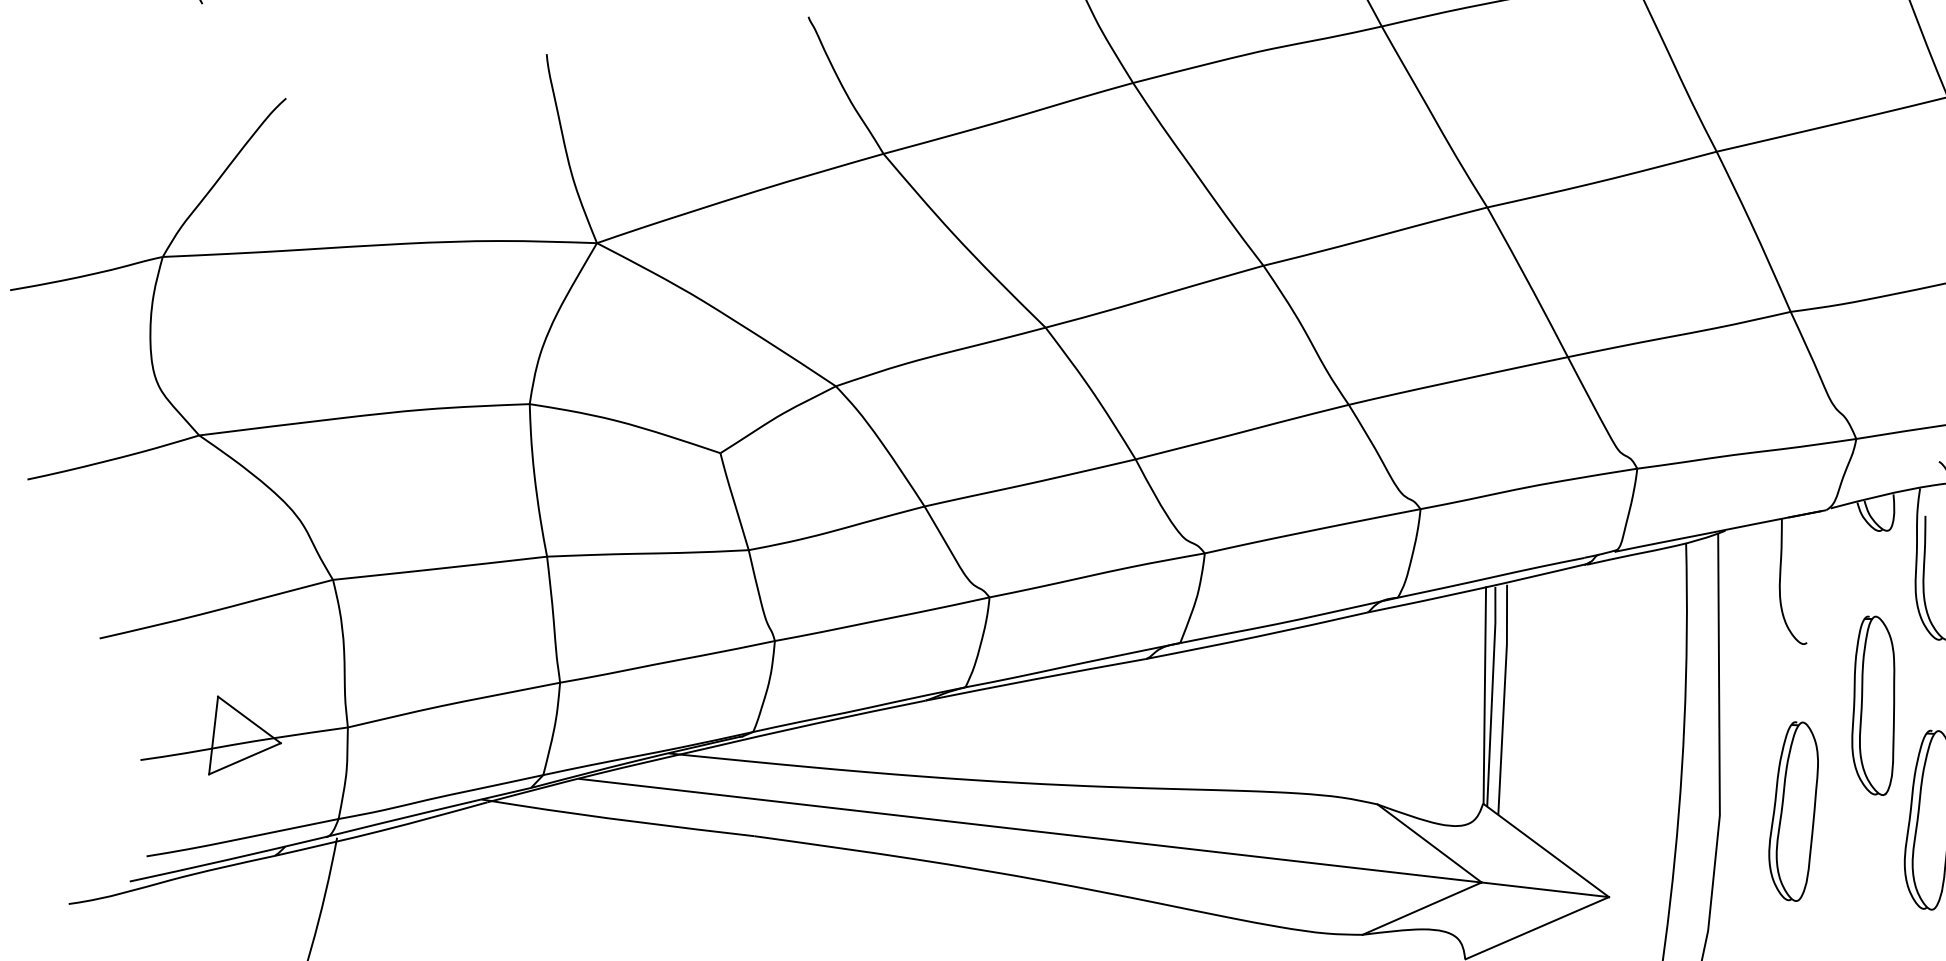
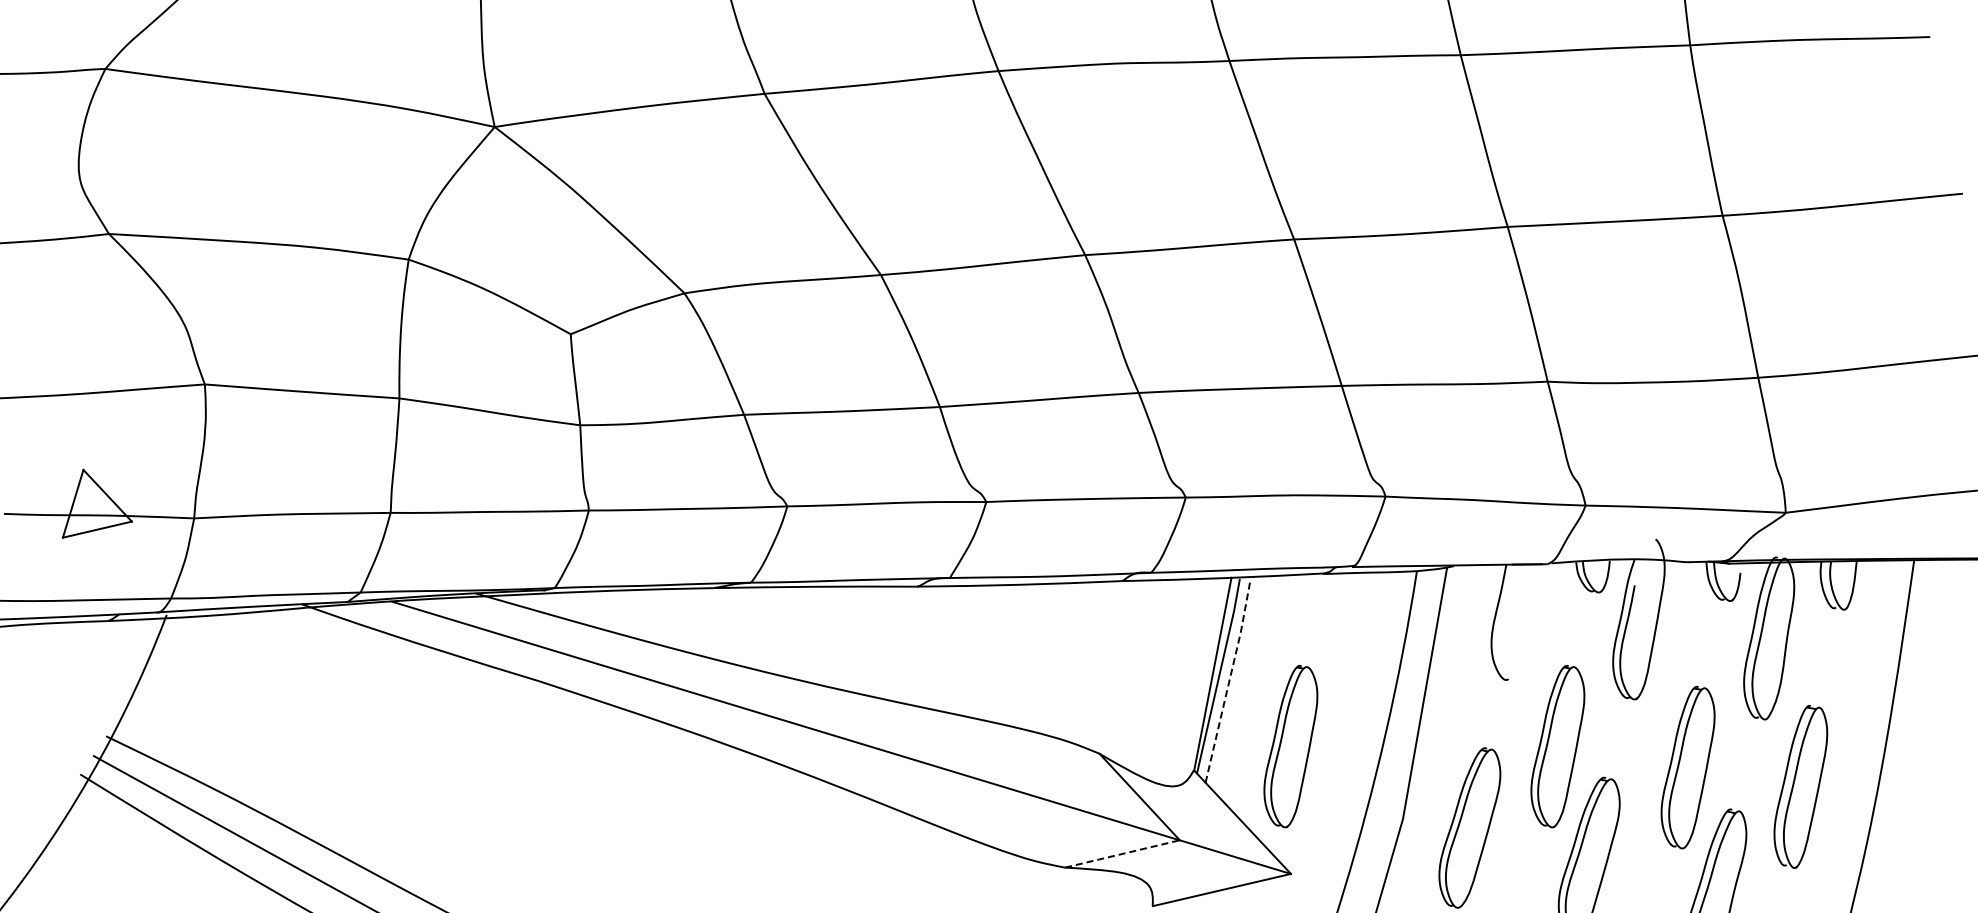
line: (1503, 698) -> (1229, 679), solid -> dashed
part: (1583, 758) -> (1290, 746), added
line: (1422, 908) -> (1122, 853), solid -> dashed

